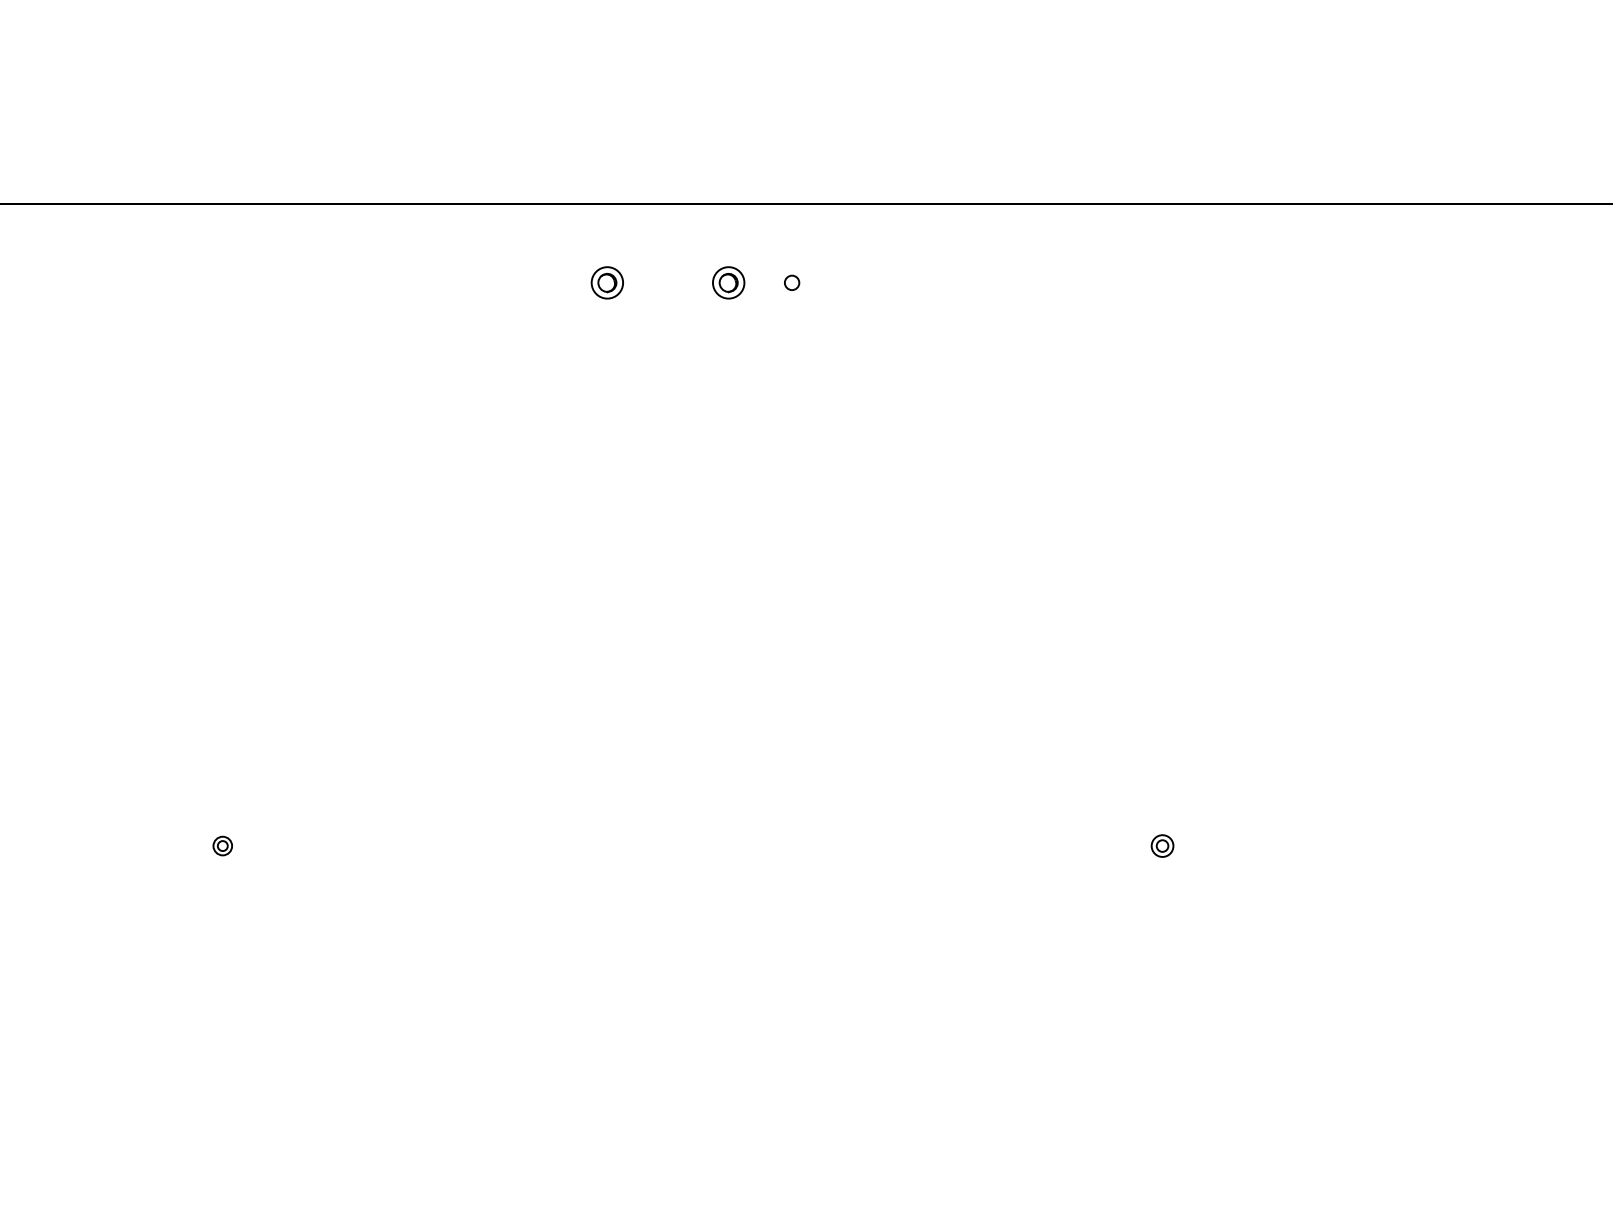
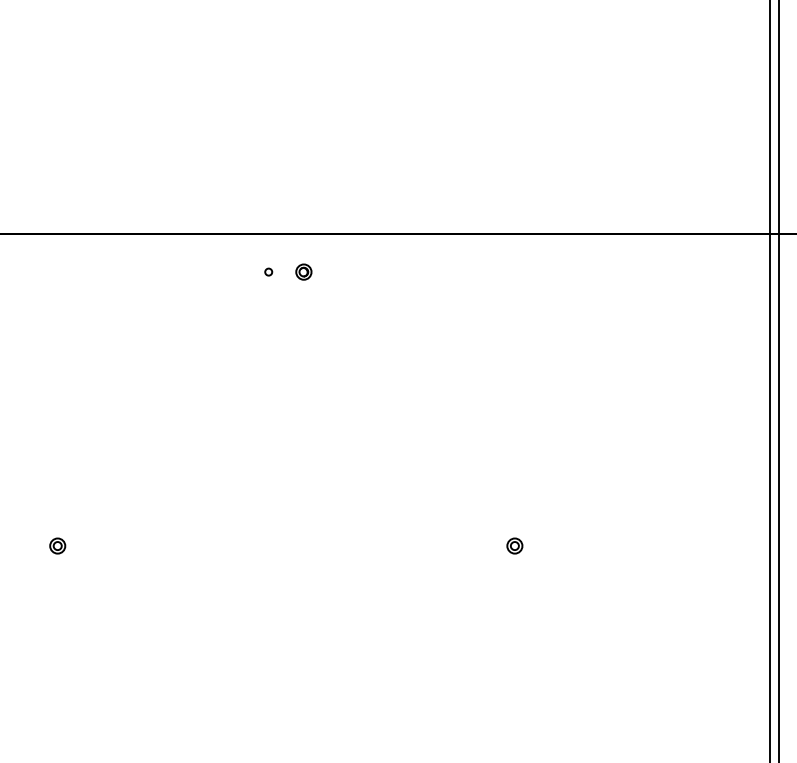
part: (606, 281) -> (244, 271), removed
circle: (791, 281) -> (268, 271), moved
part: (222, 844) -> (57, 545), size x1.67
part: (1161, 844) -> (514, 545), size x1.43

